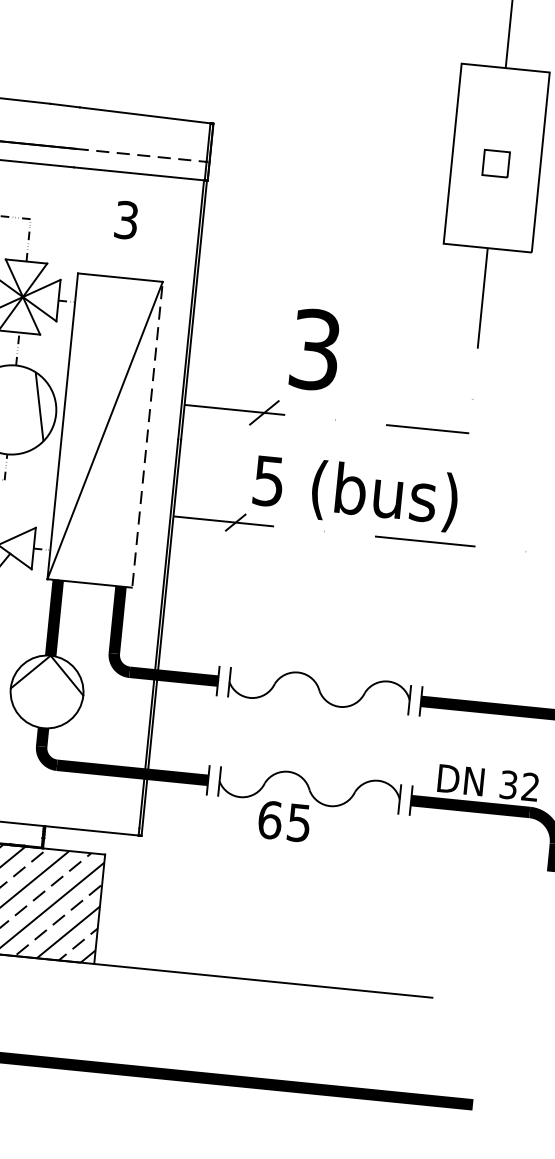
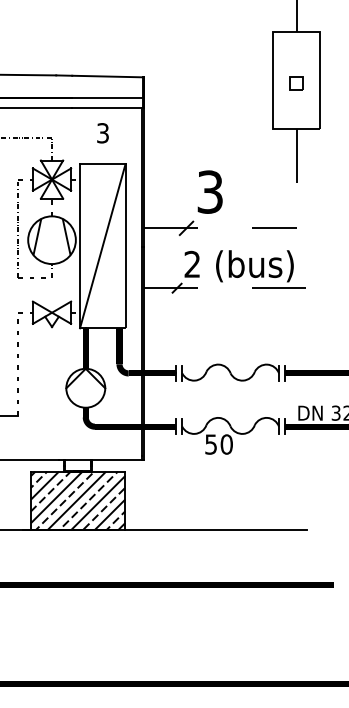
line: (141, 156) -> (107, 98), dashed -> solid
line: (147, 433) -> (125, 245), dashed -> solid
text: (266, 481) -> (191, 264), 5 -> 2
text: (283, 821) -> (218, 444), 65 -> 50

